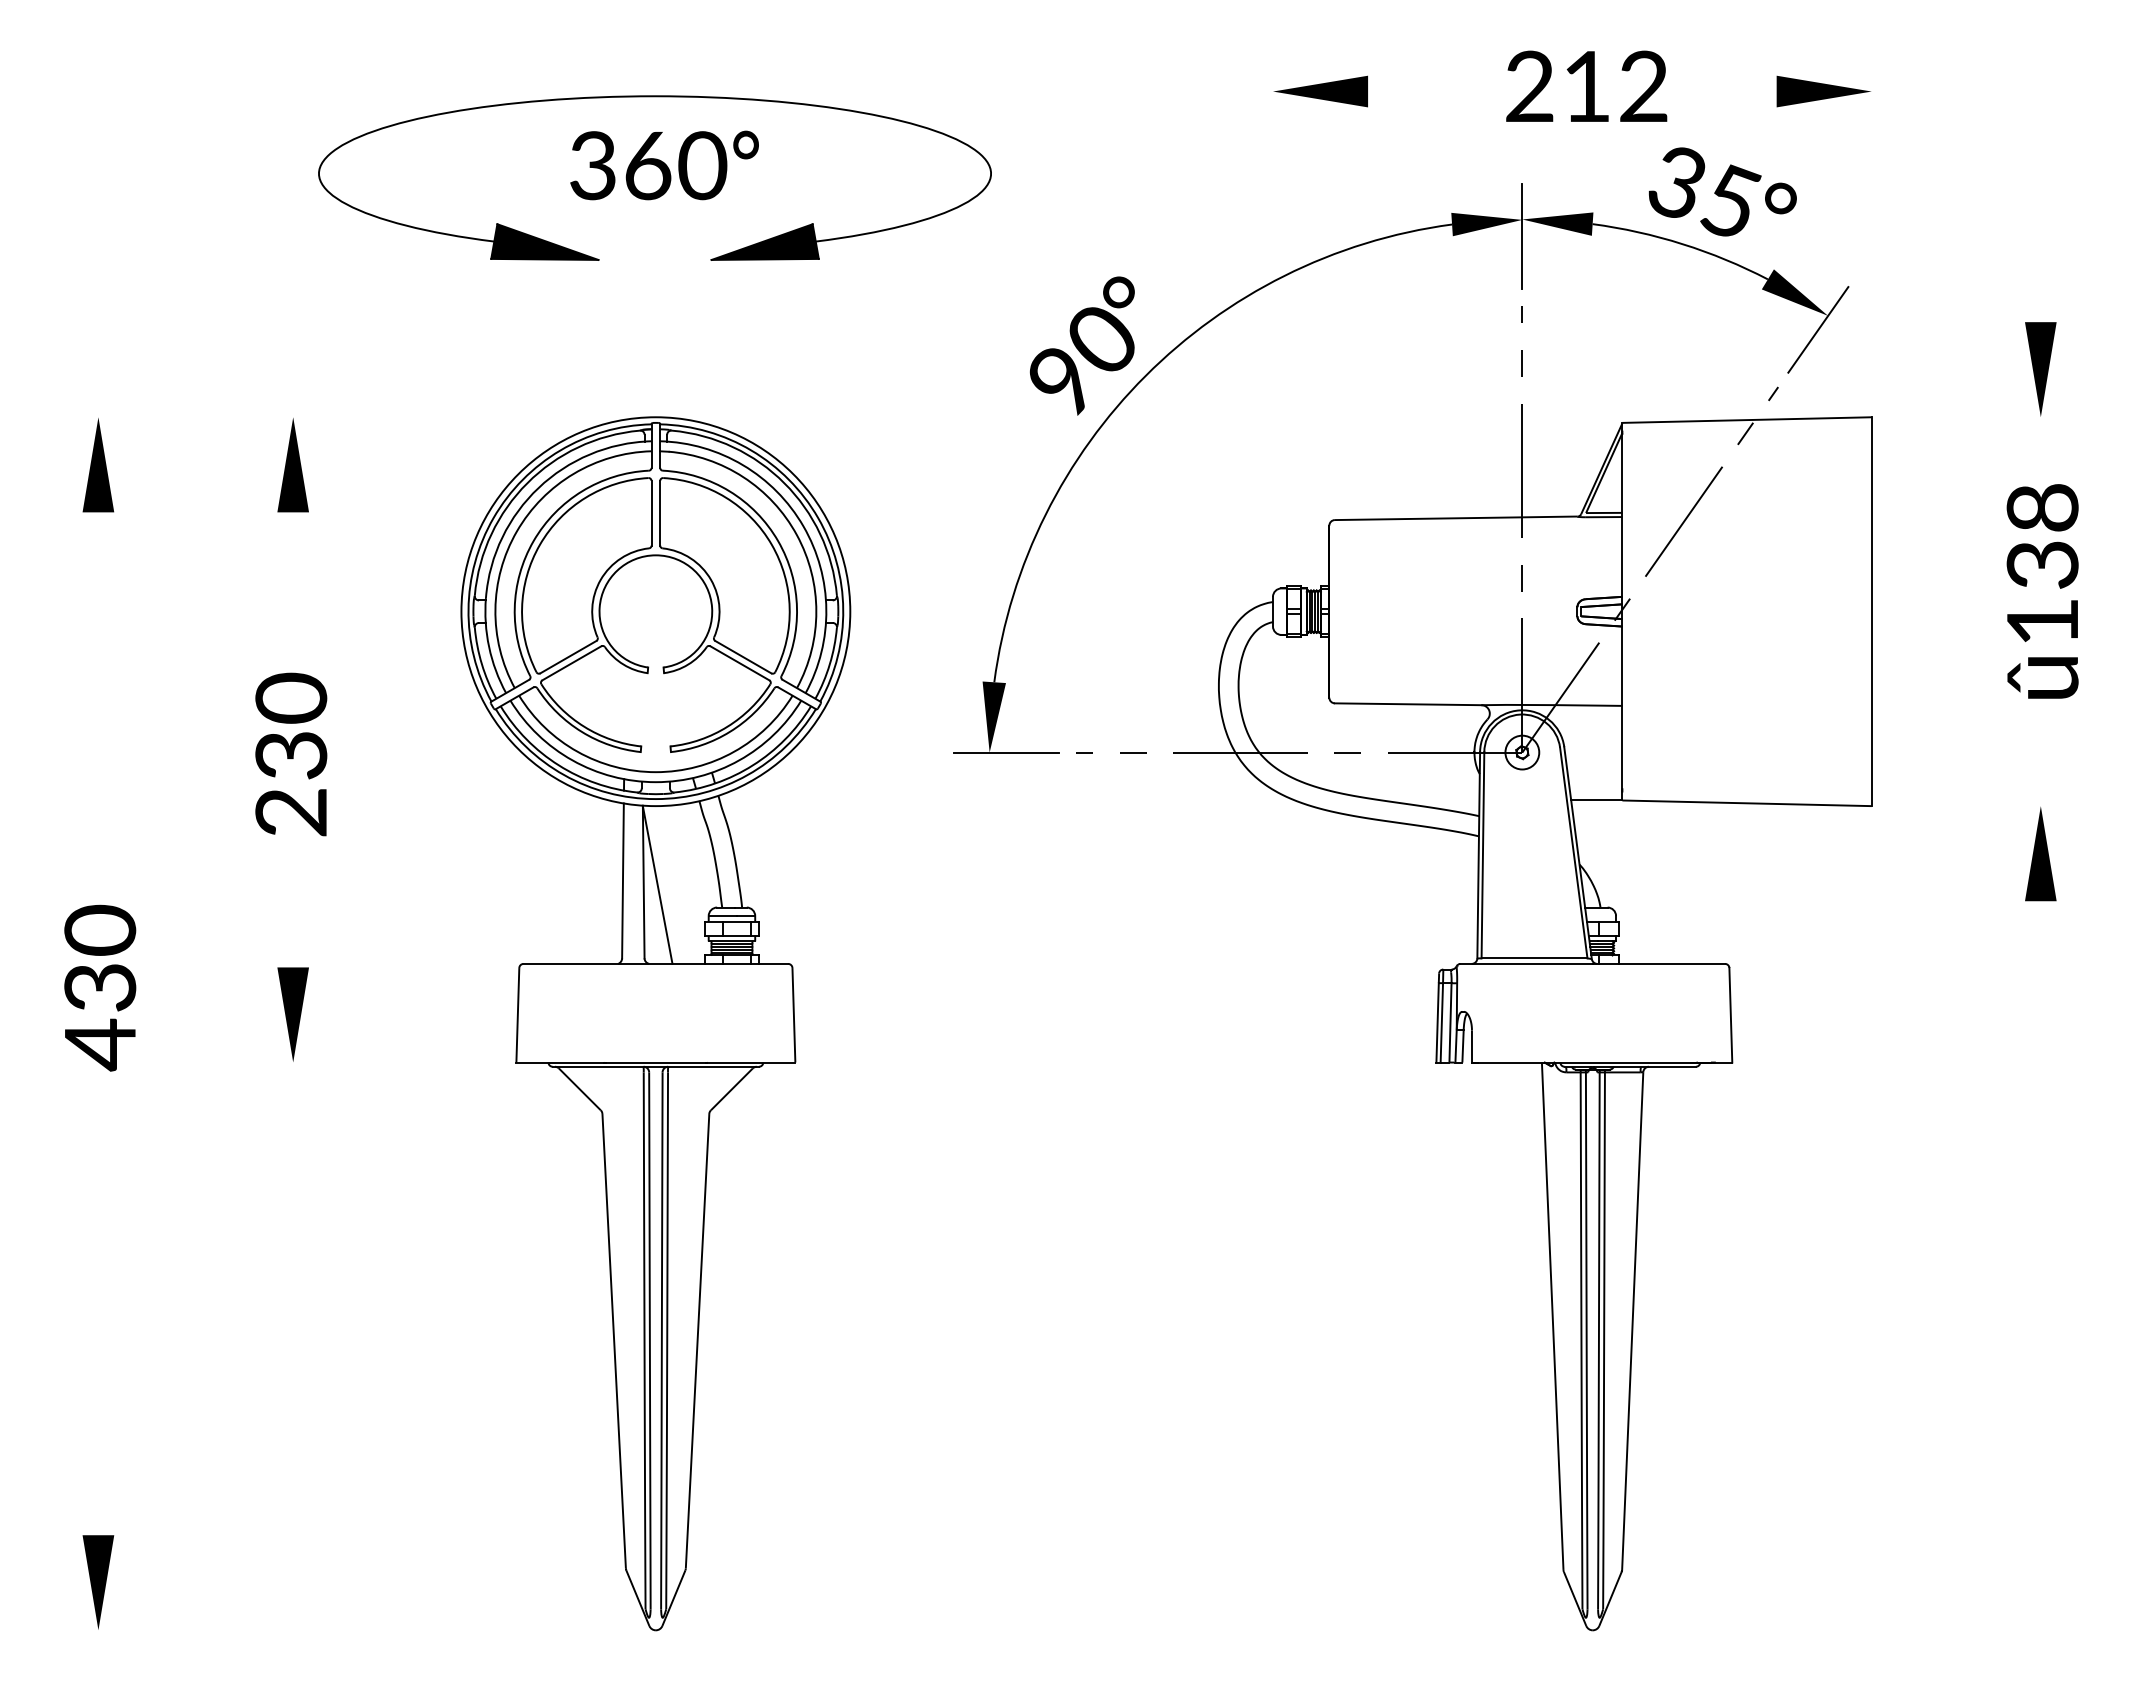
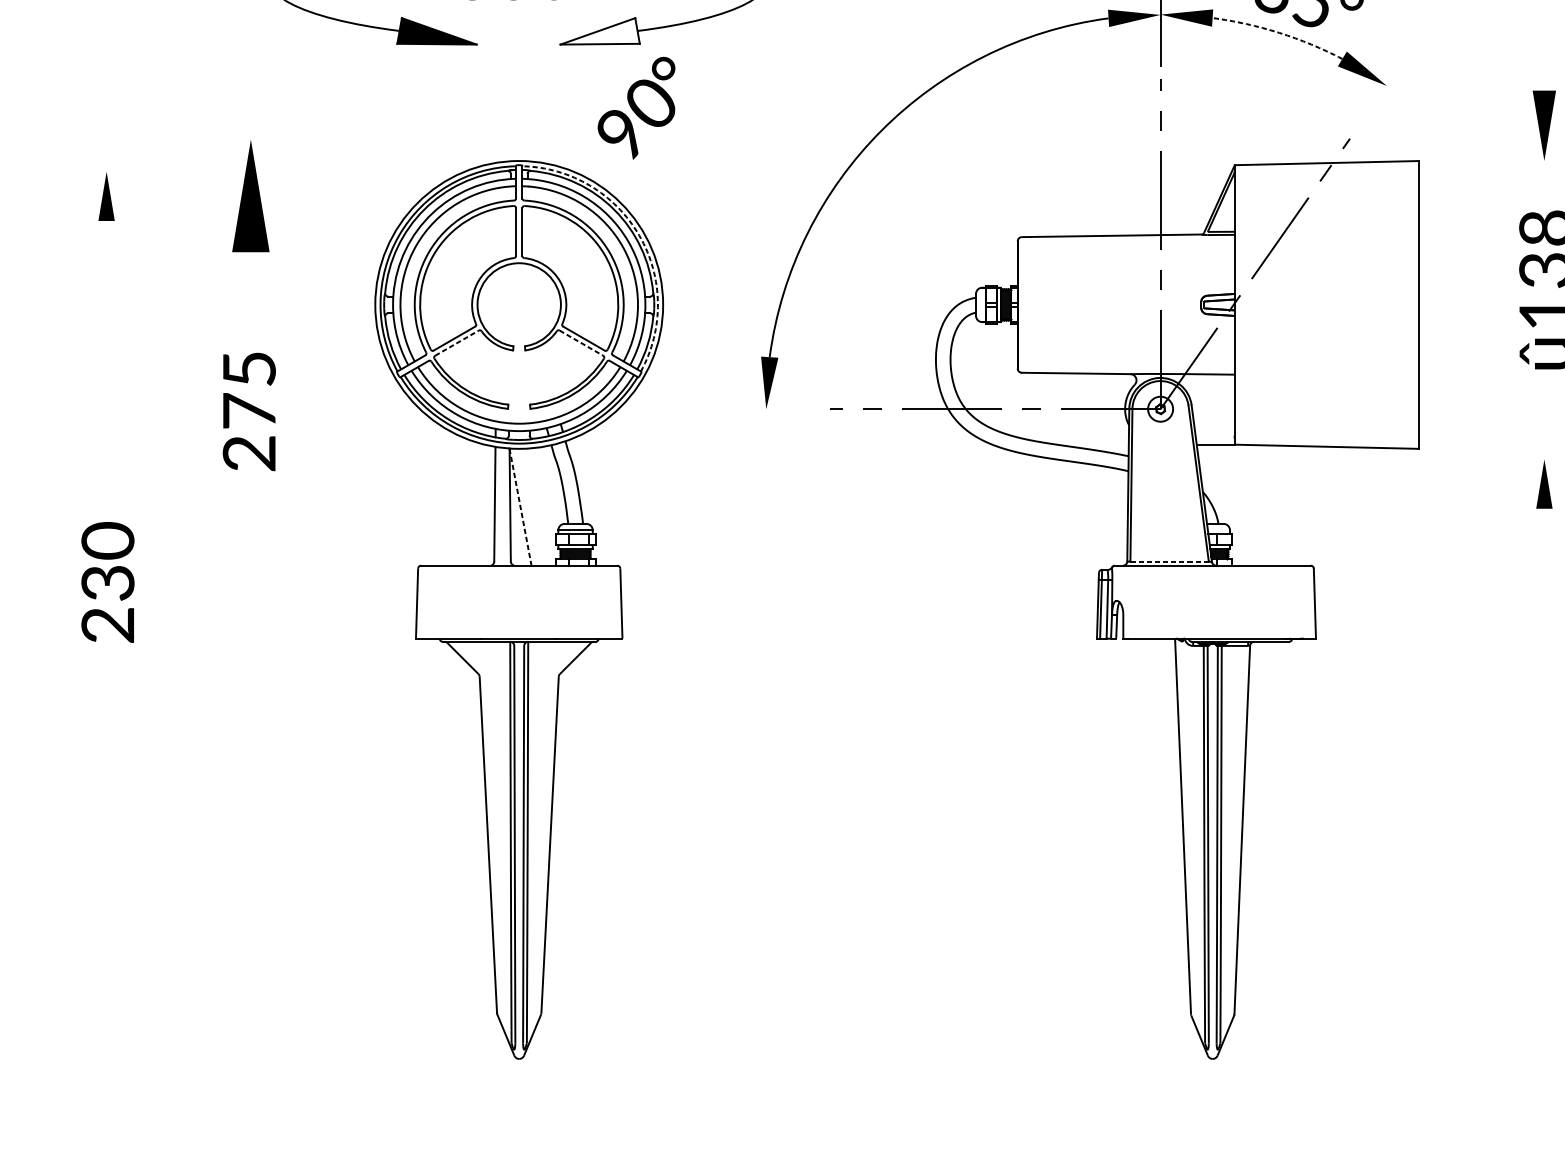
fill: (764, 241) -> (599, 30), removed
arc: (1682, 244) -> (1279, 33), solid -> dashed
line: (1818, 329) -> (1379, 96), removed
text: (1081, 345) -> (635, 107), moved
part: (98, 465) -> (106, 196), size x0.7
part: (292, 465) -> (250, 196), size x1.6
arc: (818, 518) -> (639, 235), solid -> dashed
line: (572, 663) -> (457, 343), solid -> dashed
line: (740, 663) -> (581, 343), solid -> dashed
text: (291, 725) -> (249, 389), 230 -> 275
line: (1006, 752) -> (778, 409), removed
part: (2040, 853) -> (1544, 483), size x0.7
line: (657, 885) -> (520, 507), solid -> dashed
line: (1534, 958) -> (1169, 561), solid -> dashed
part: (292, 1014) -> (250, 603), removed
text: (99, 1044) -> (107, 625), 430 -> 230
part: (98, 1582) -> (106, 1023), removed

